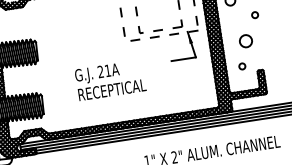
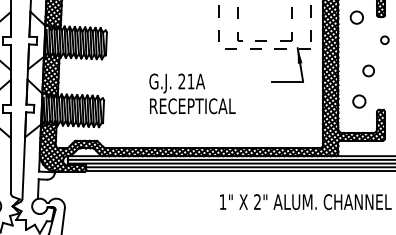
circle: (245, 40) -> (368, 70), size x0.7
circle: (241, 66) -> (358, 101), size x1.6

